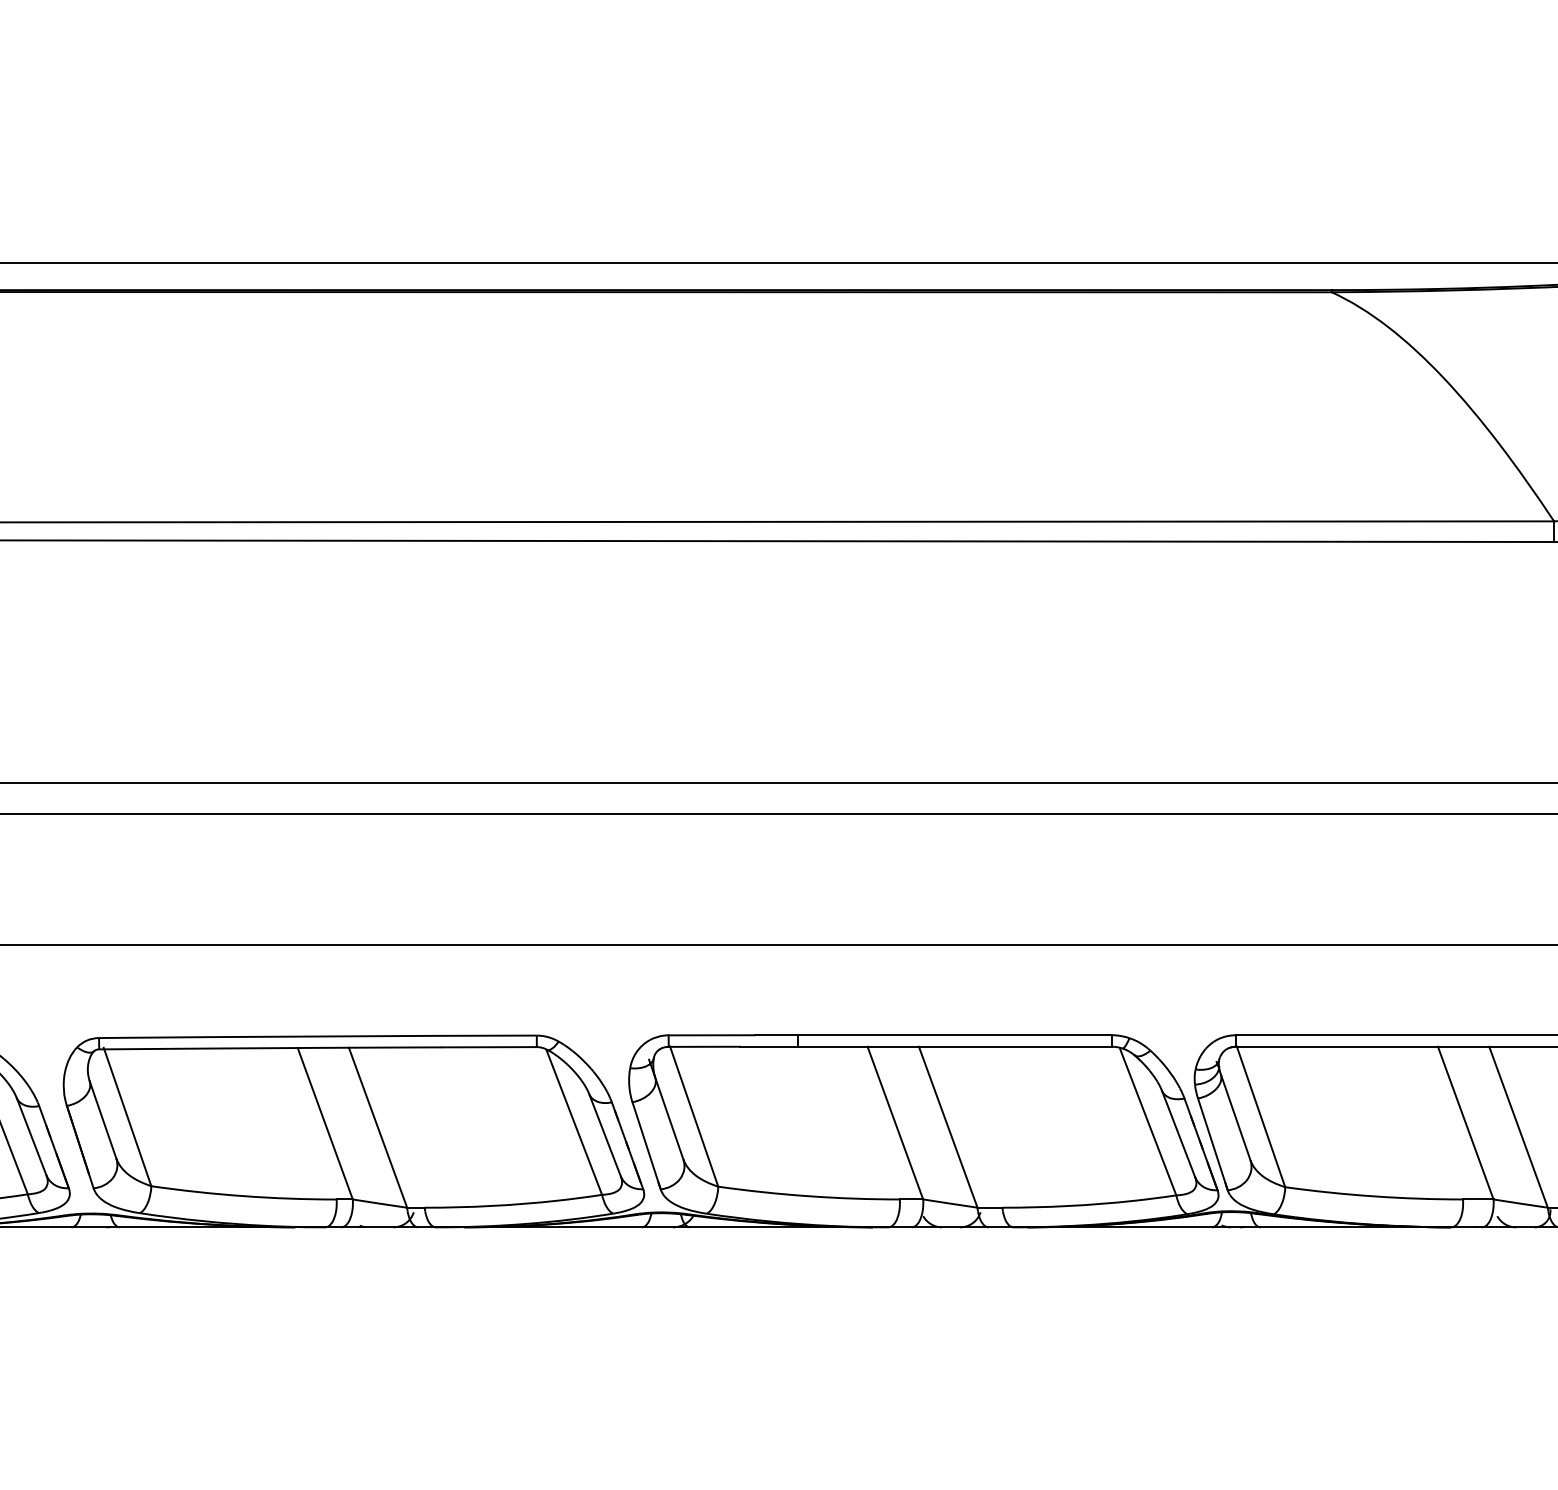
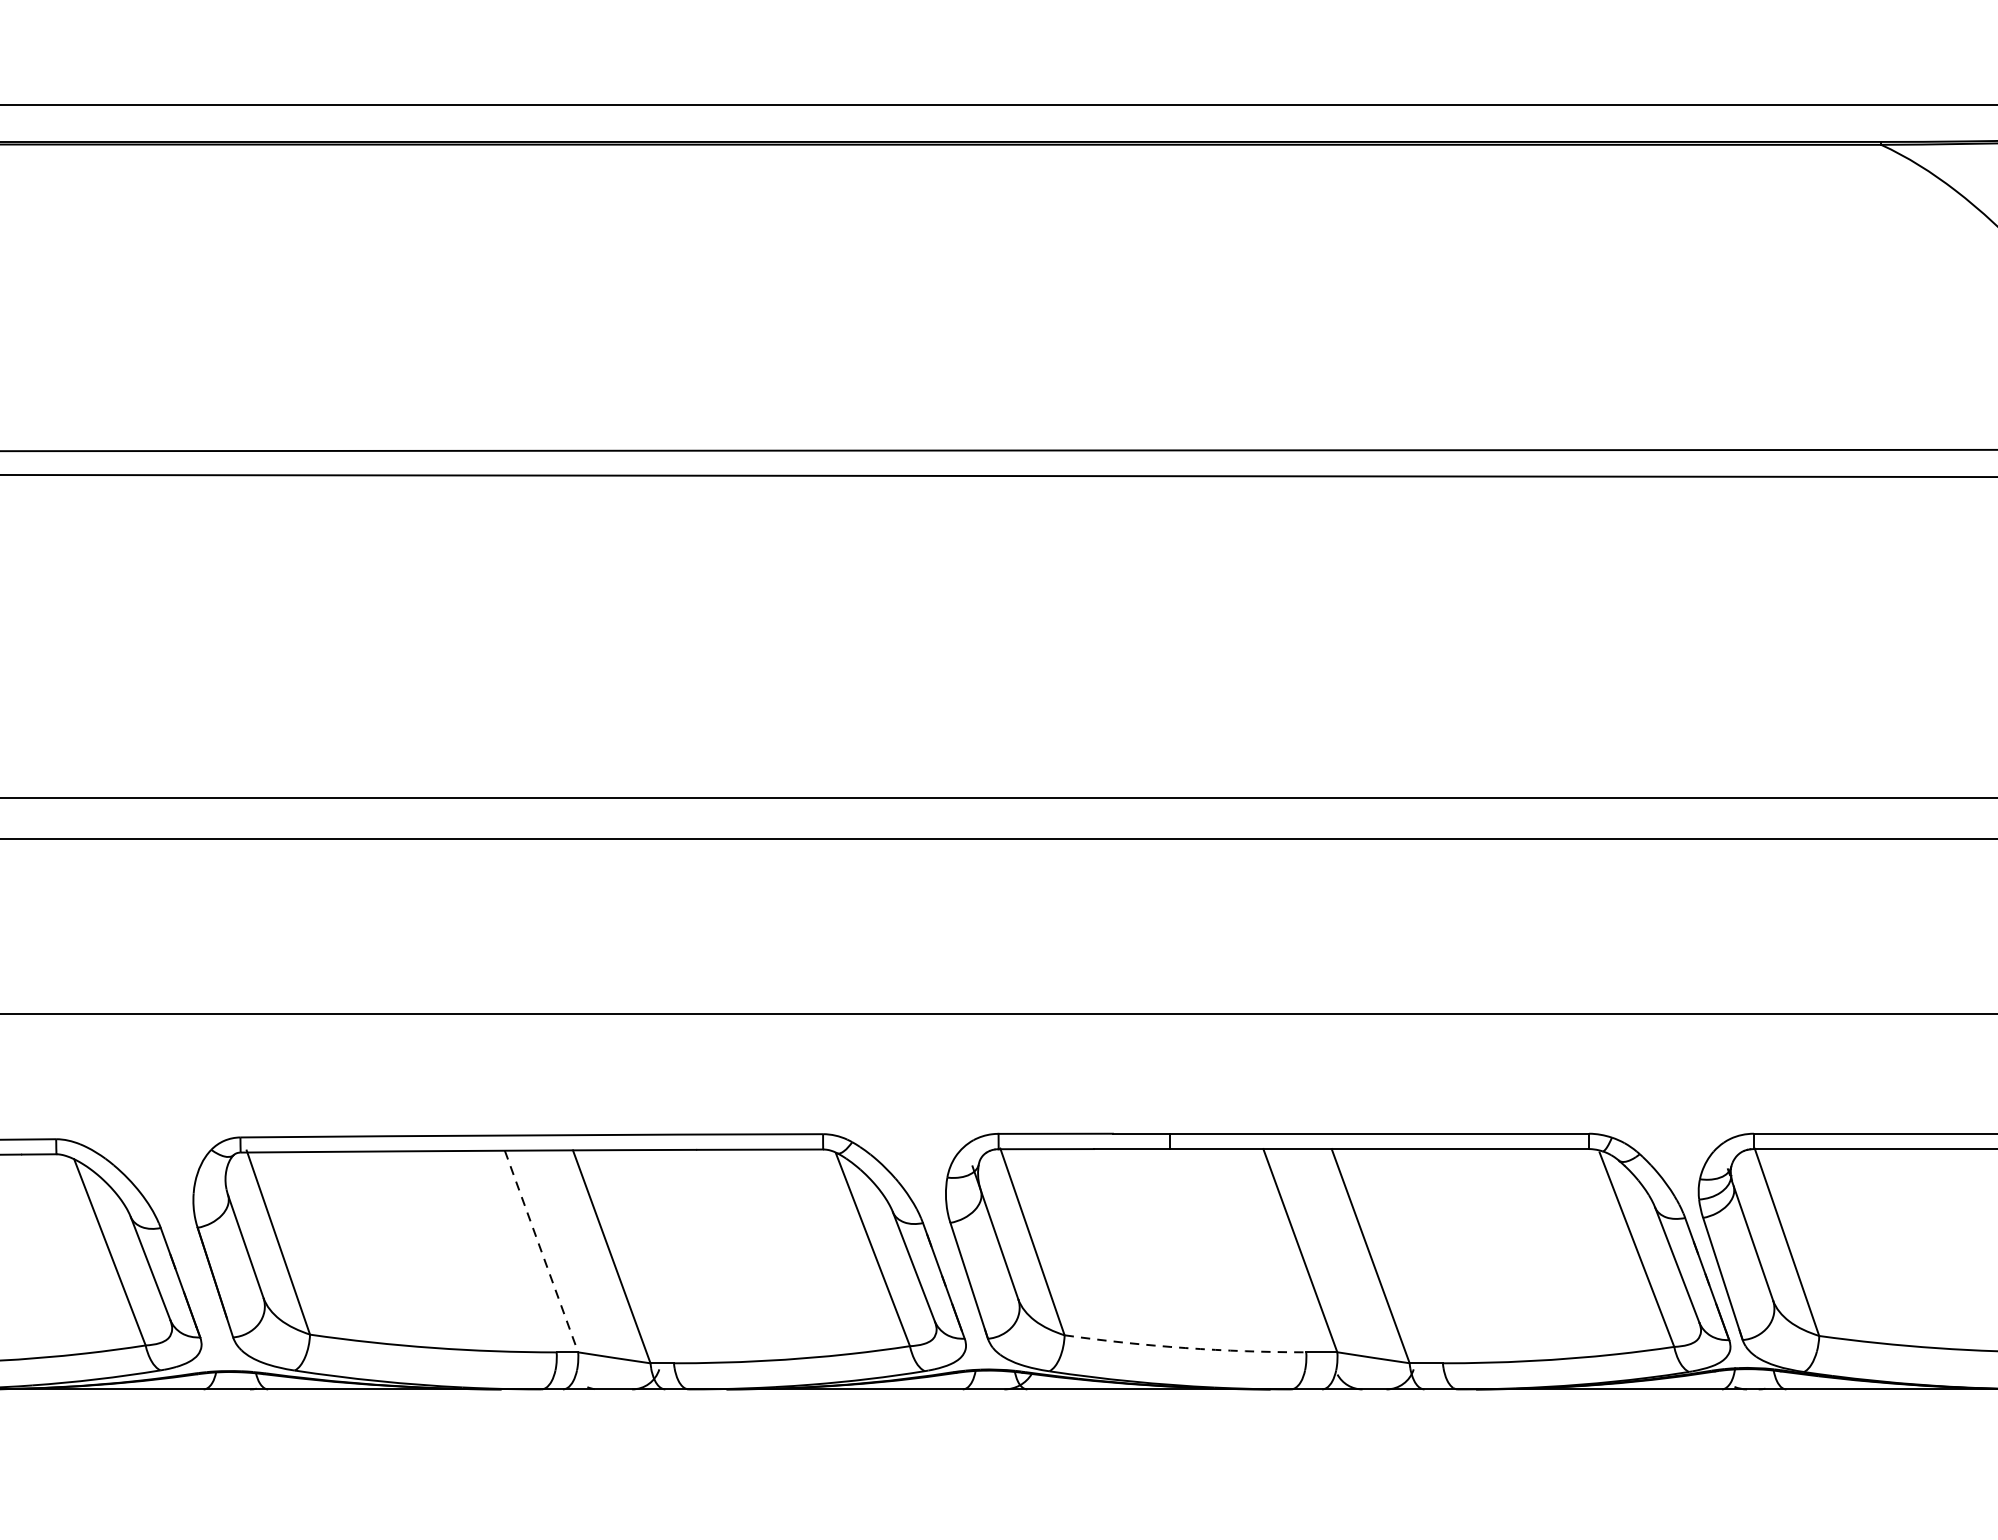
line: (325, 1123) -> (541, 1251), solid -> dashed
arc: (808, 1196) -> (1184, 1348), solid -> dashed

